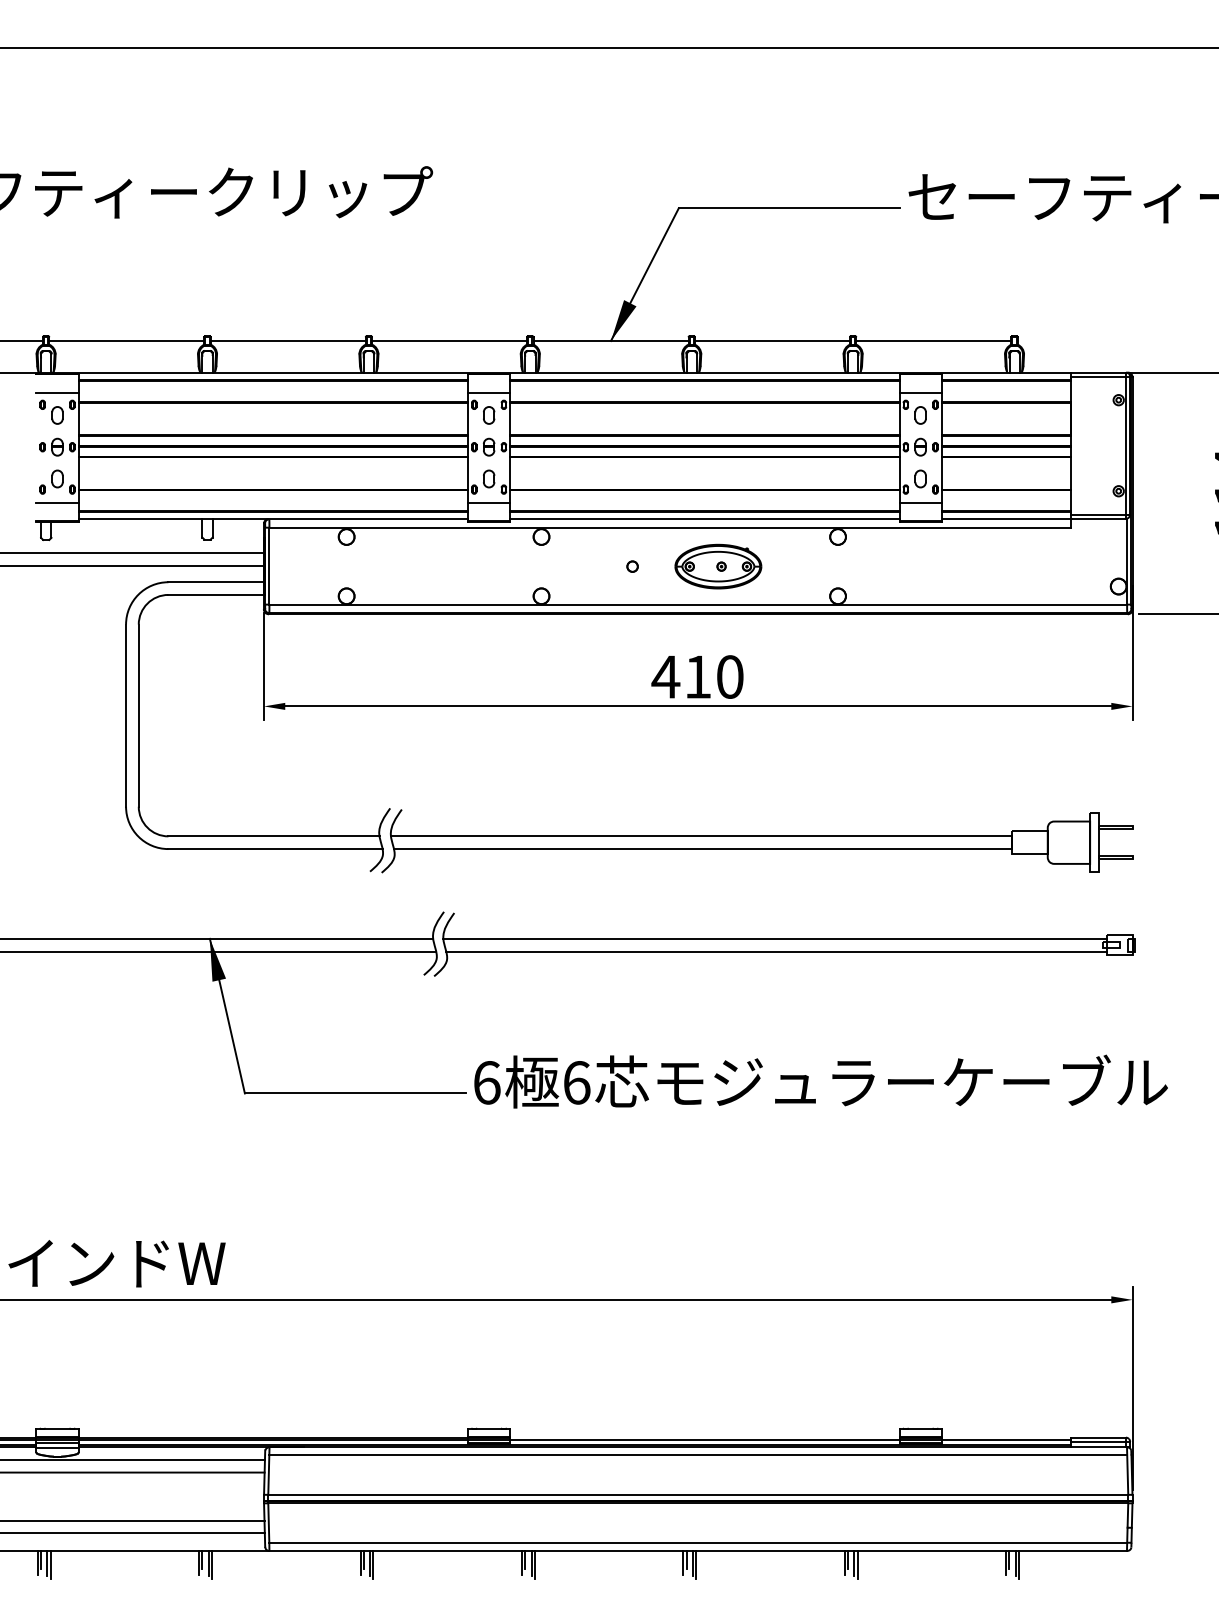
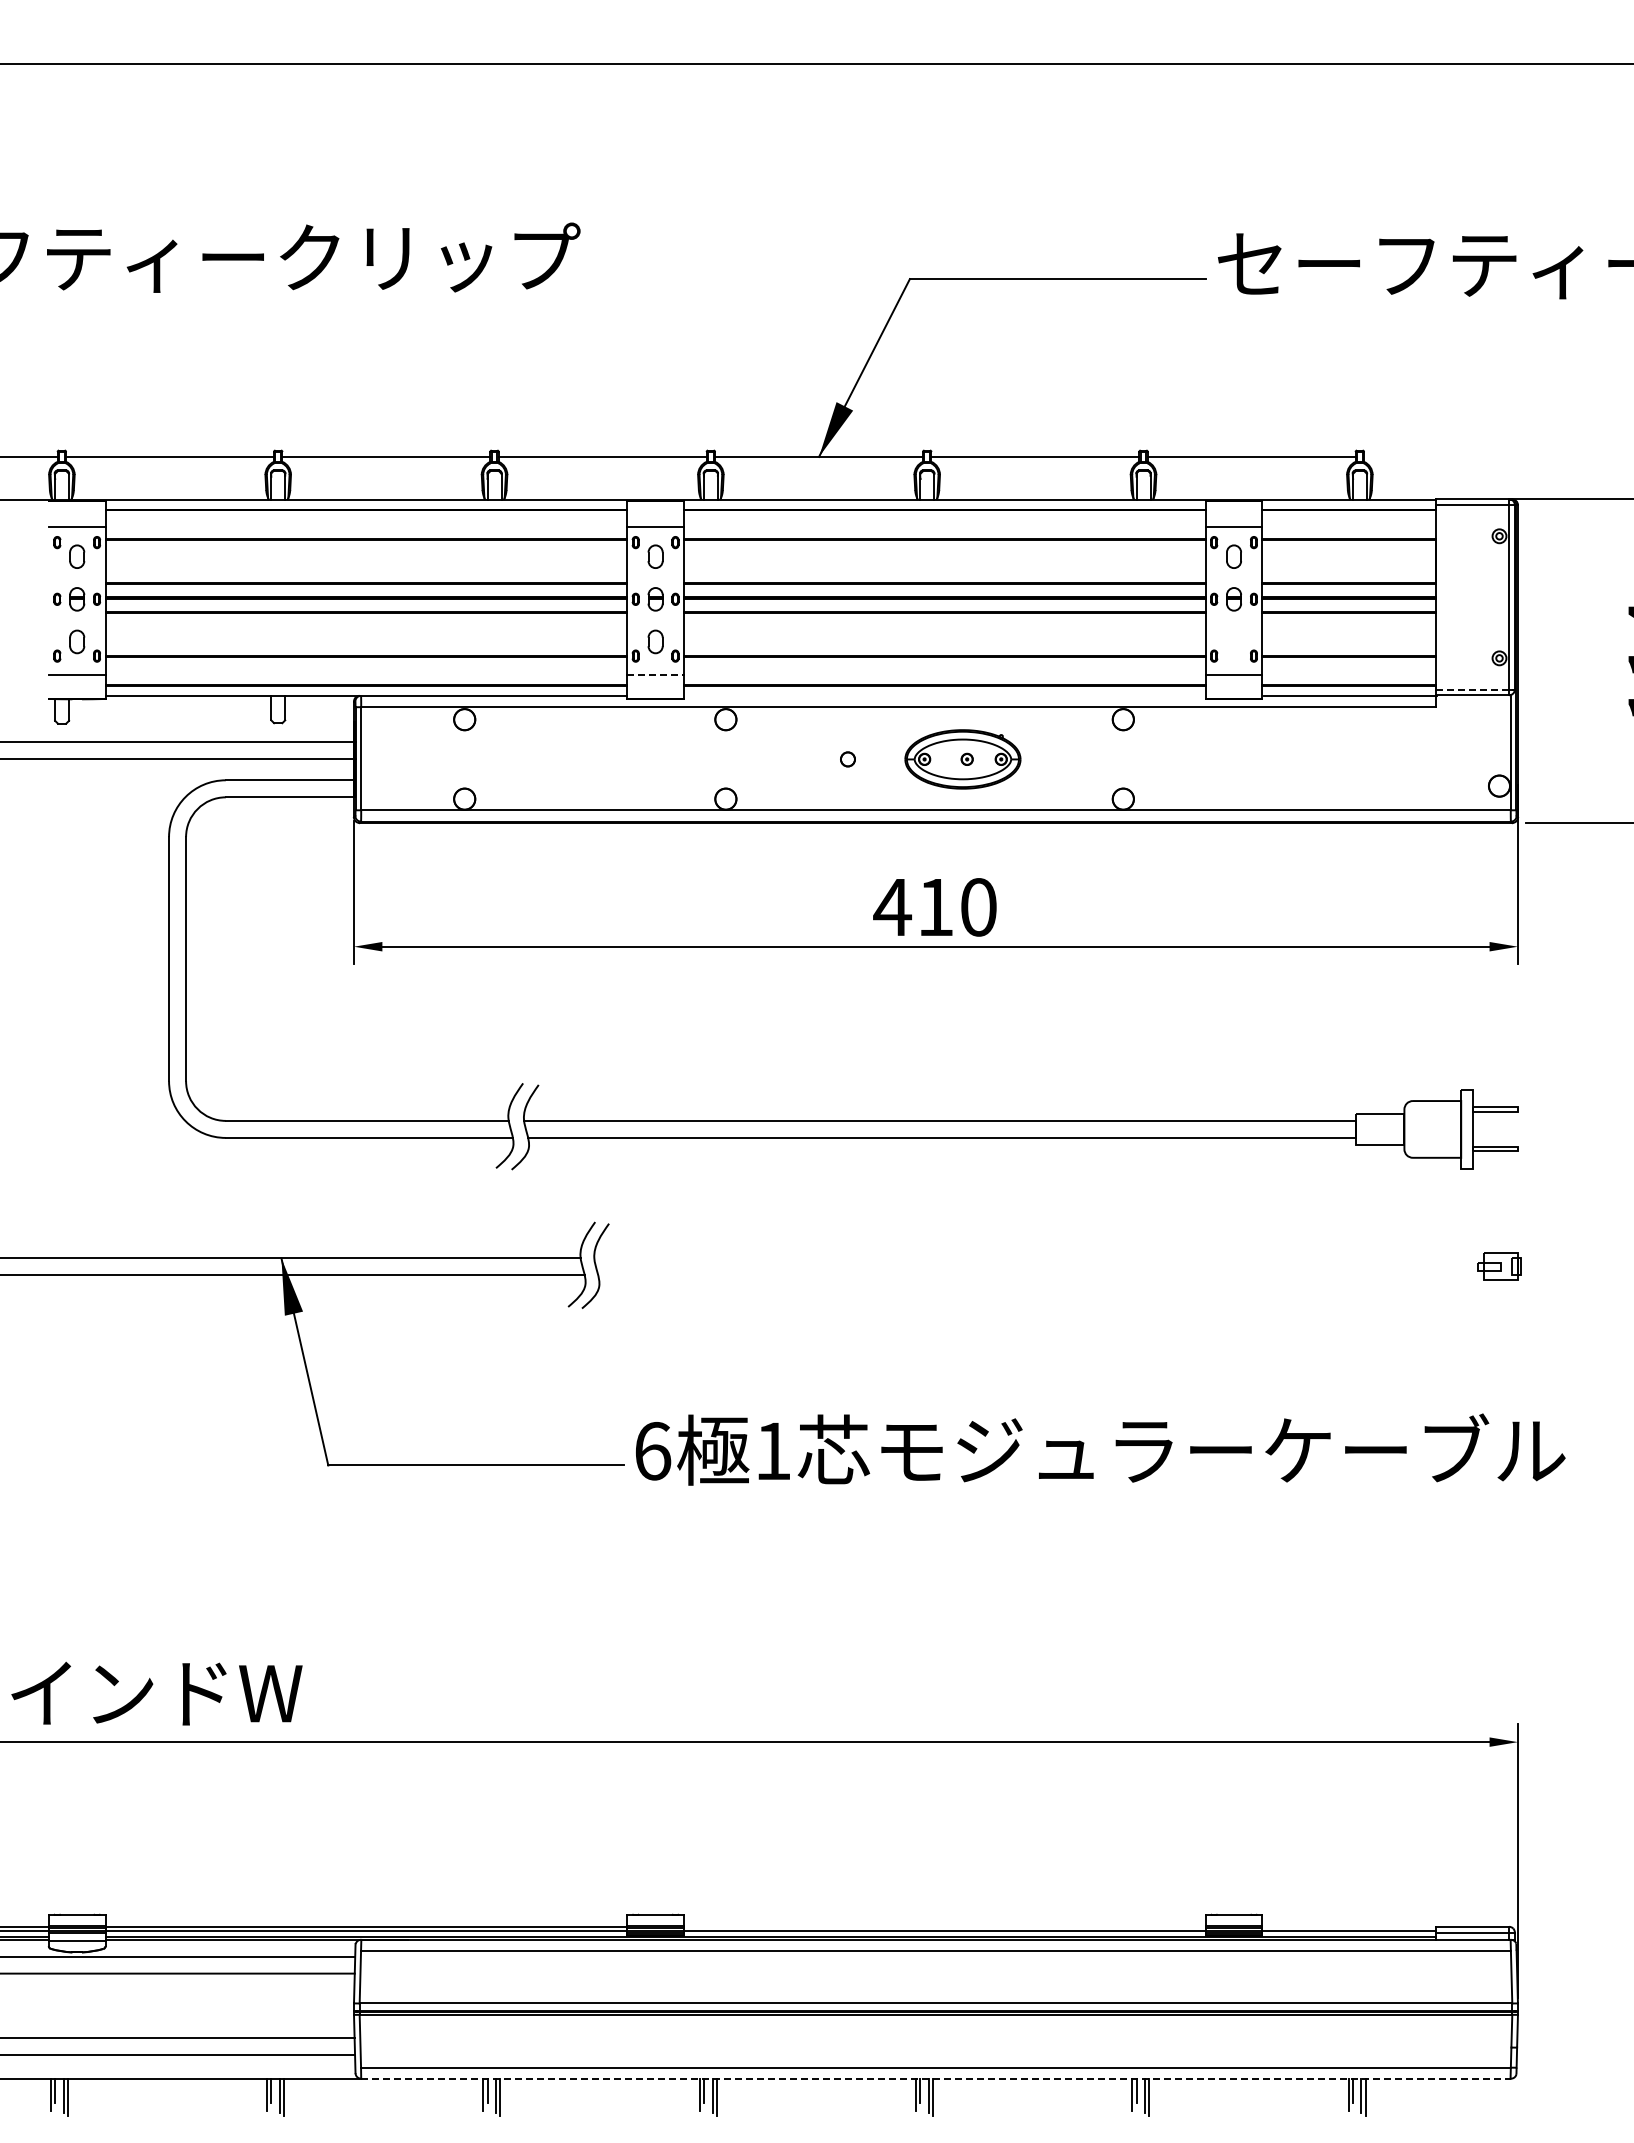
part: (920, 478) -> (1233, 641), removed
line: (489, 503) -> (656, 674), solid -> dashed
line: (1098, 514) -> (1472, 689), solid -> dashed
line: (704, 518) -> (944, 695), removed
line: (774, 939) -> (1038, 1258), removed
line: (776, 951) -> (1040, 1275), removed
text: (577, 1083) -> (773, 1451), 6 -> 1
line: (697, 1550) -> (935, 2078), solid -> dashed

